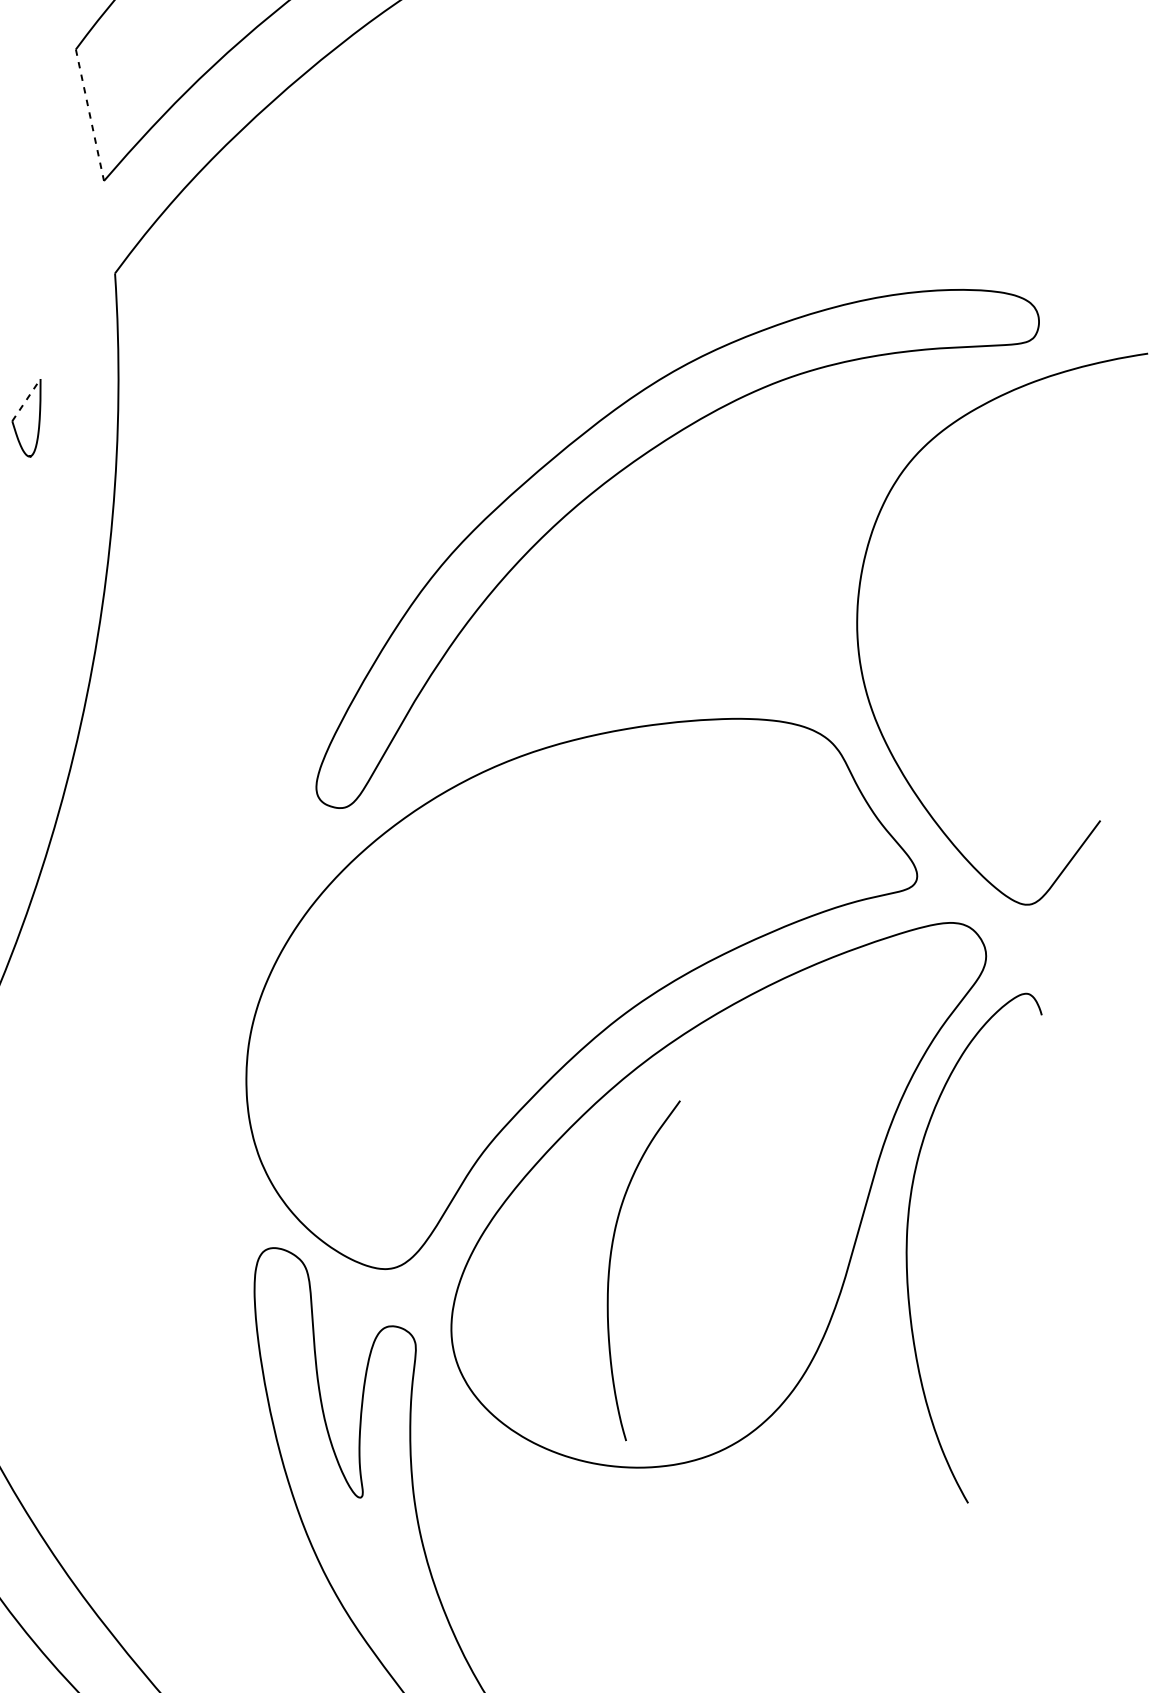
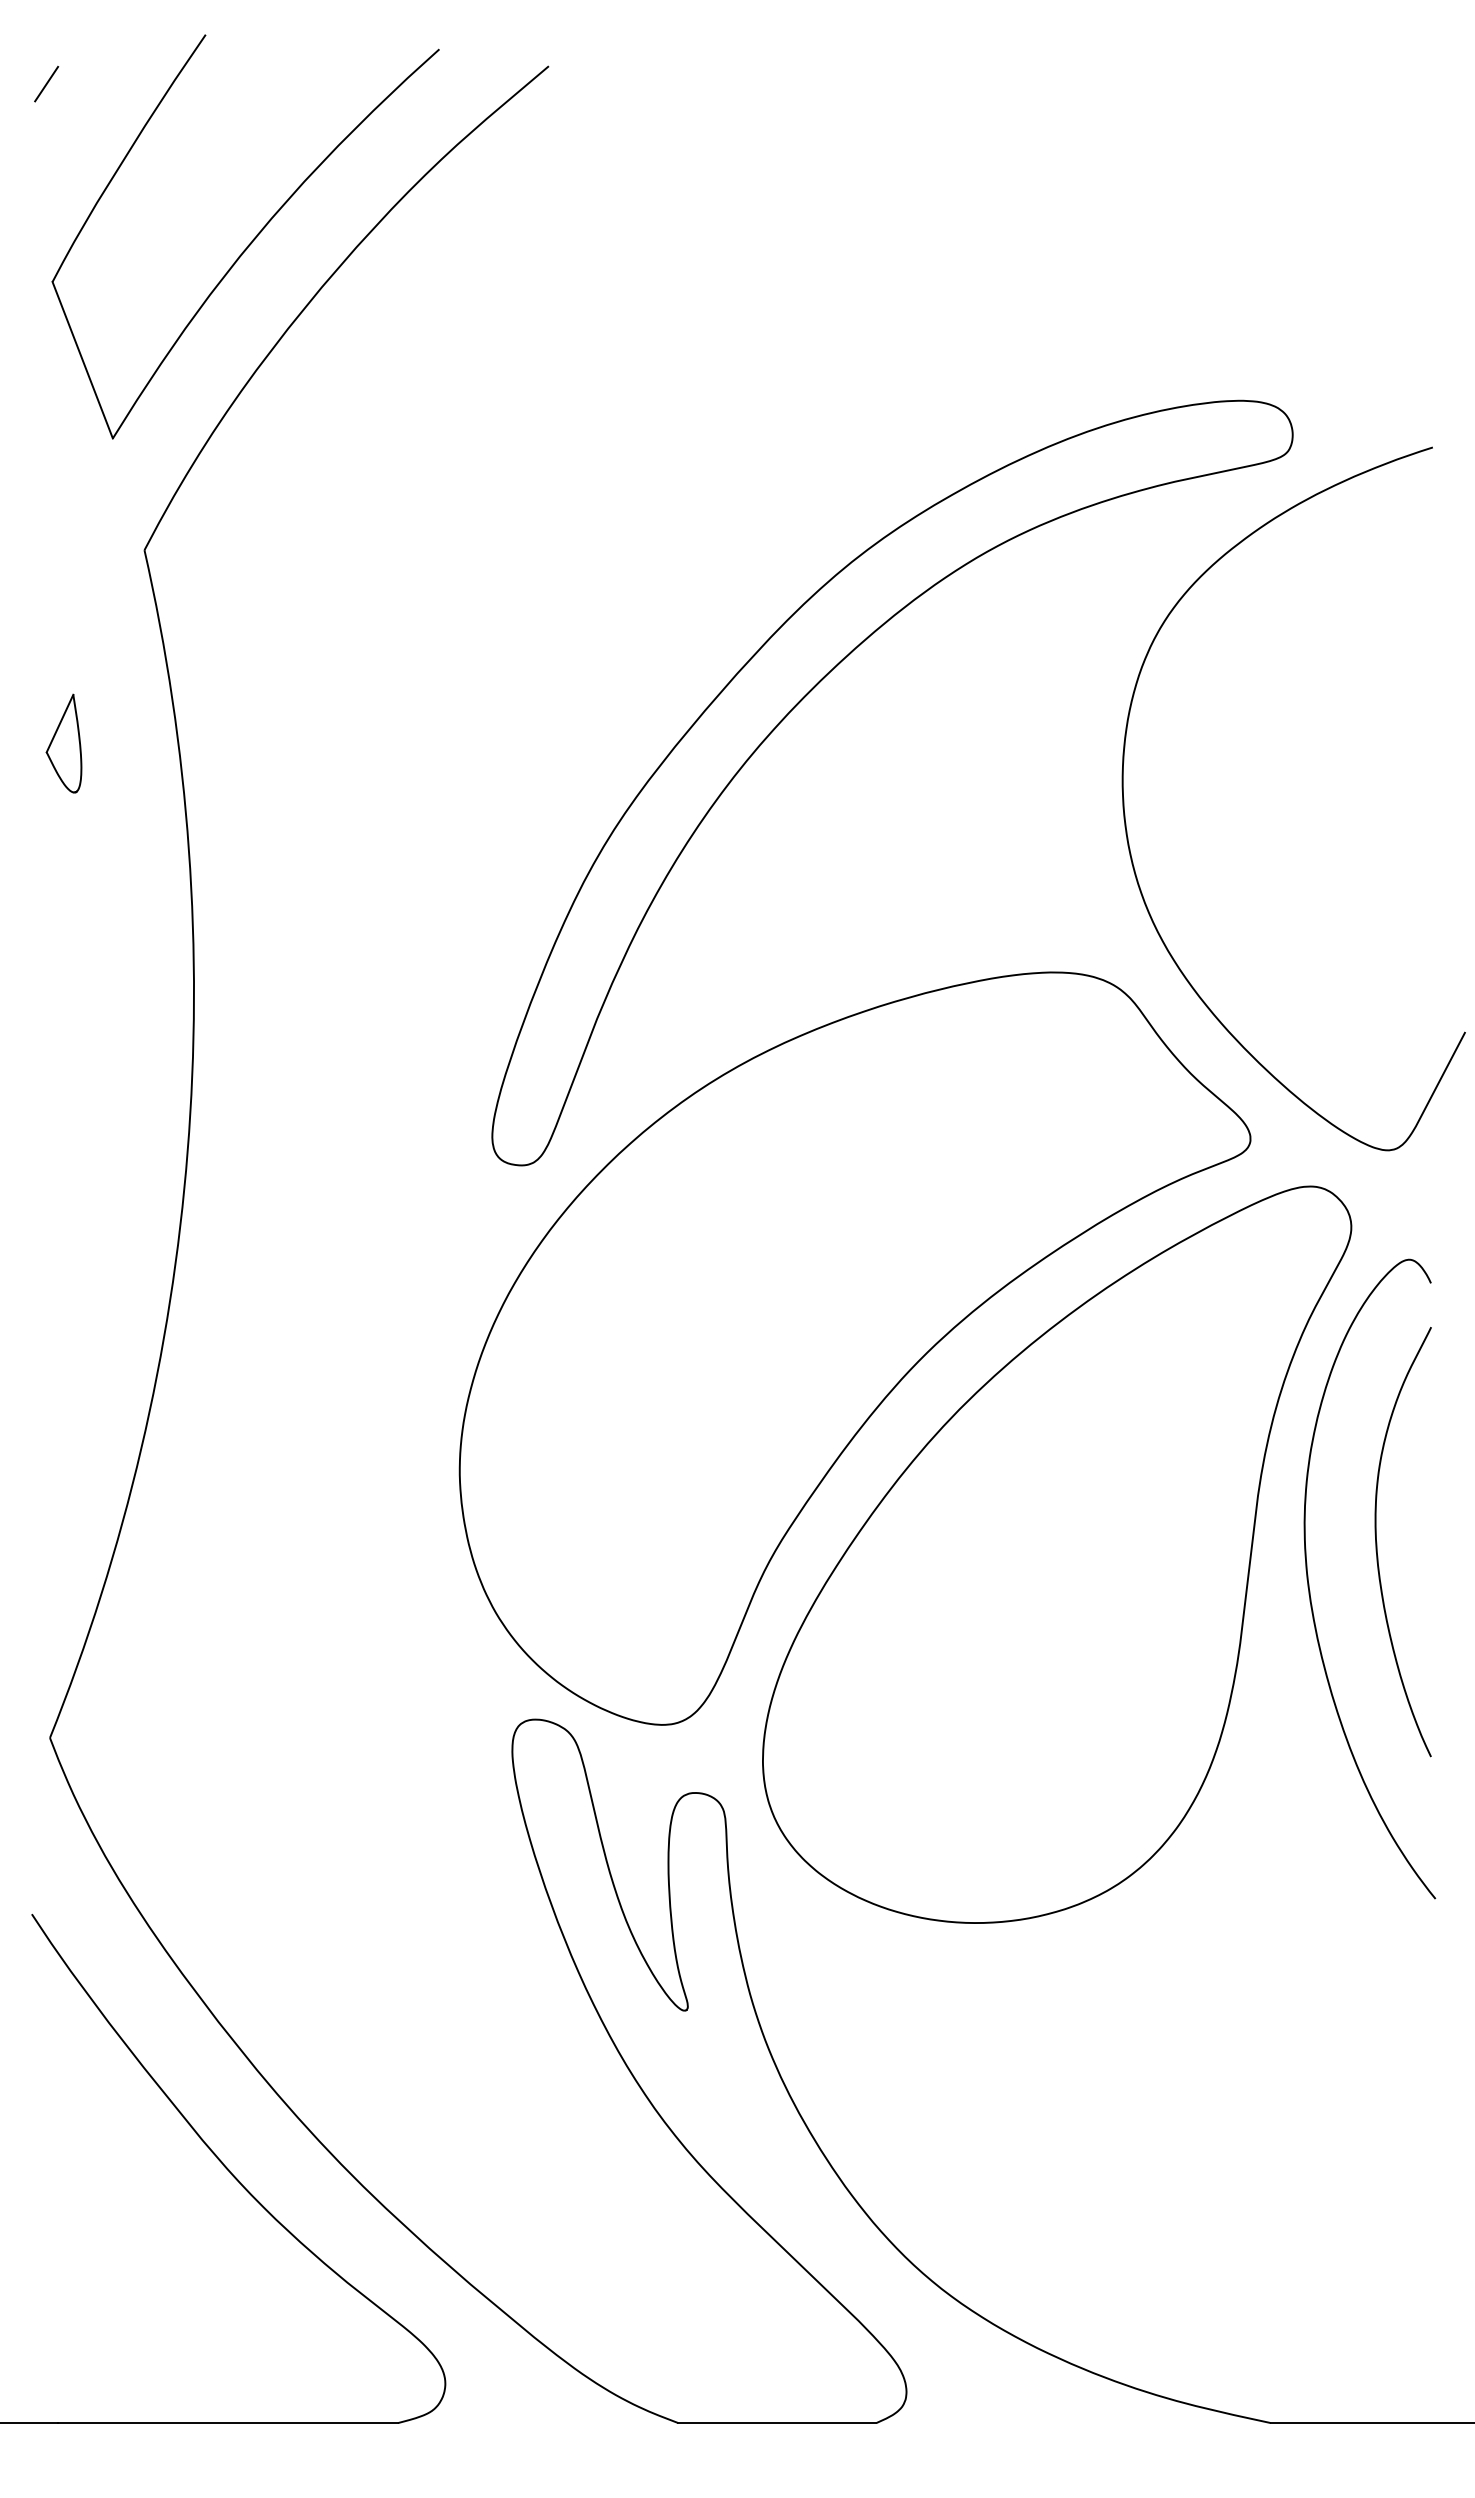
line: (89, 115) -> (82, 360), dashed -> solid
line: (26, 400) -> (60, 723), dashed -> solid
curve: (610, 1264) -> (1377, 1542), moved

